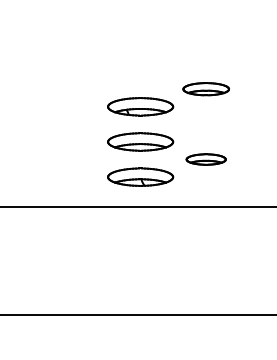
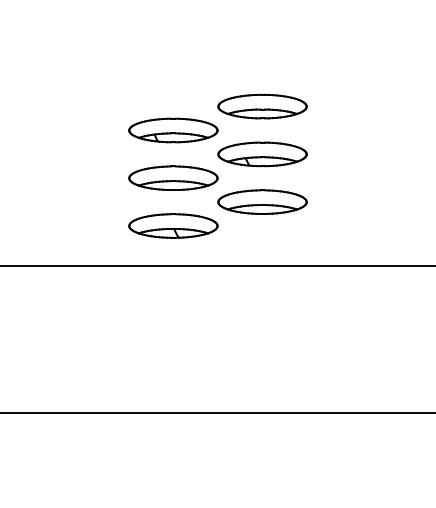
part: (206, 89) -> (262, 106), size x1.43
part: (206, 124) -> (262, 154), added
part: (206, 159) -> (262, 201), size x1.67

